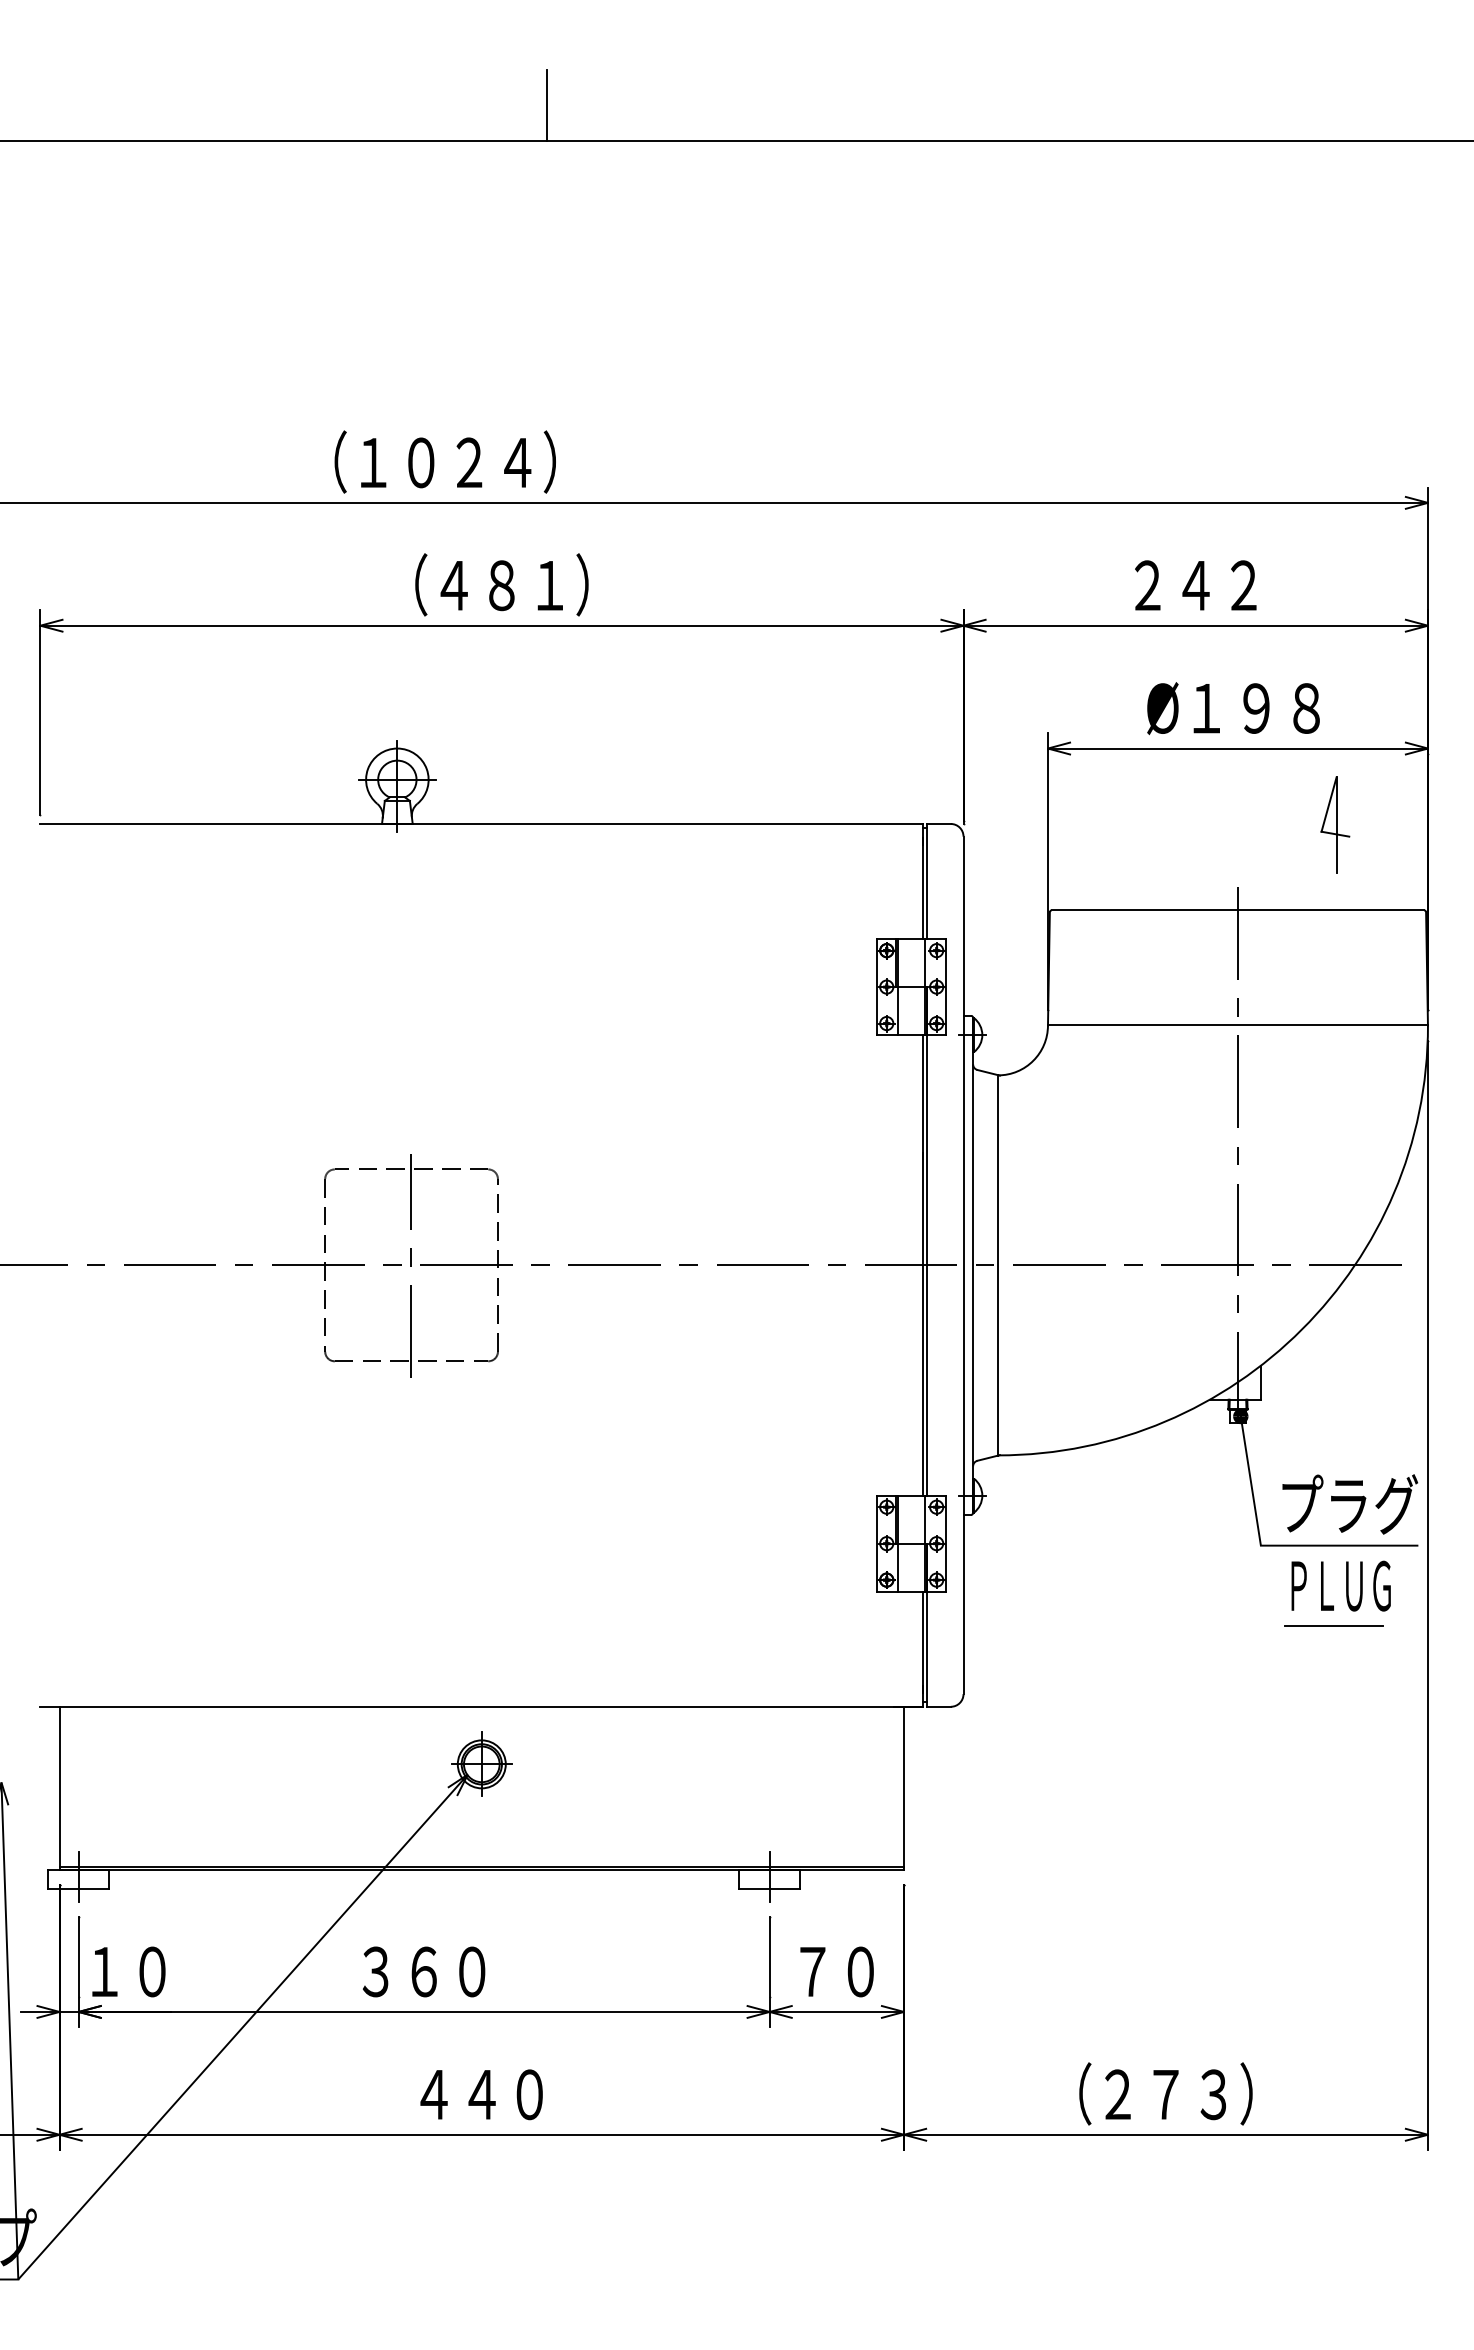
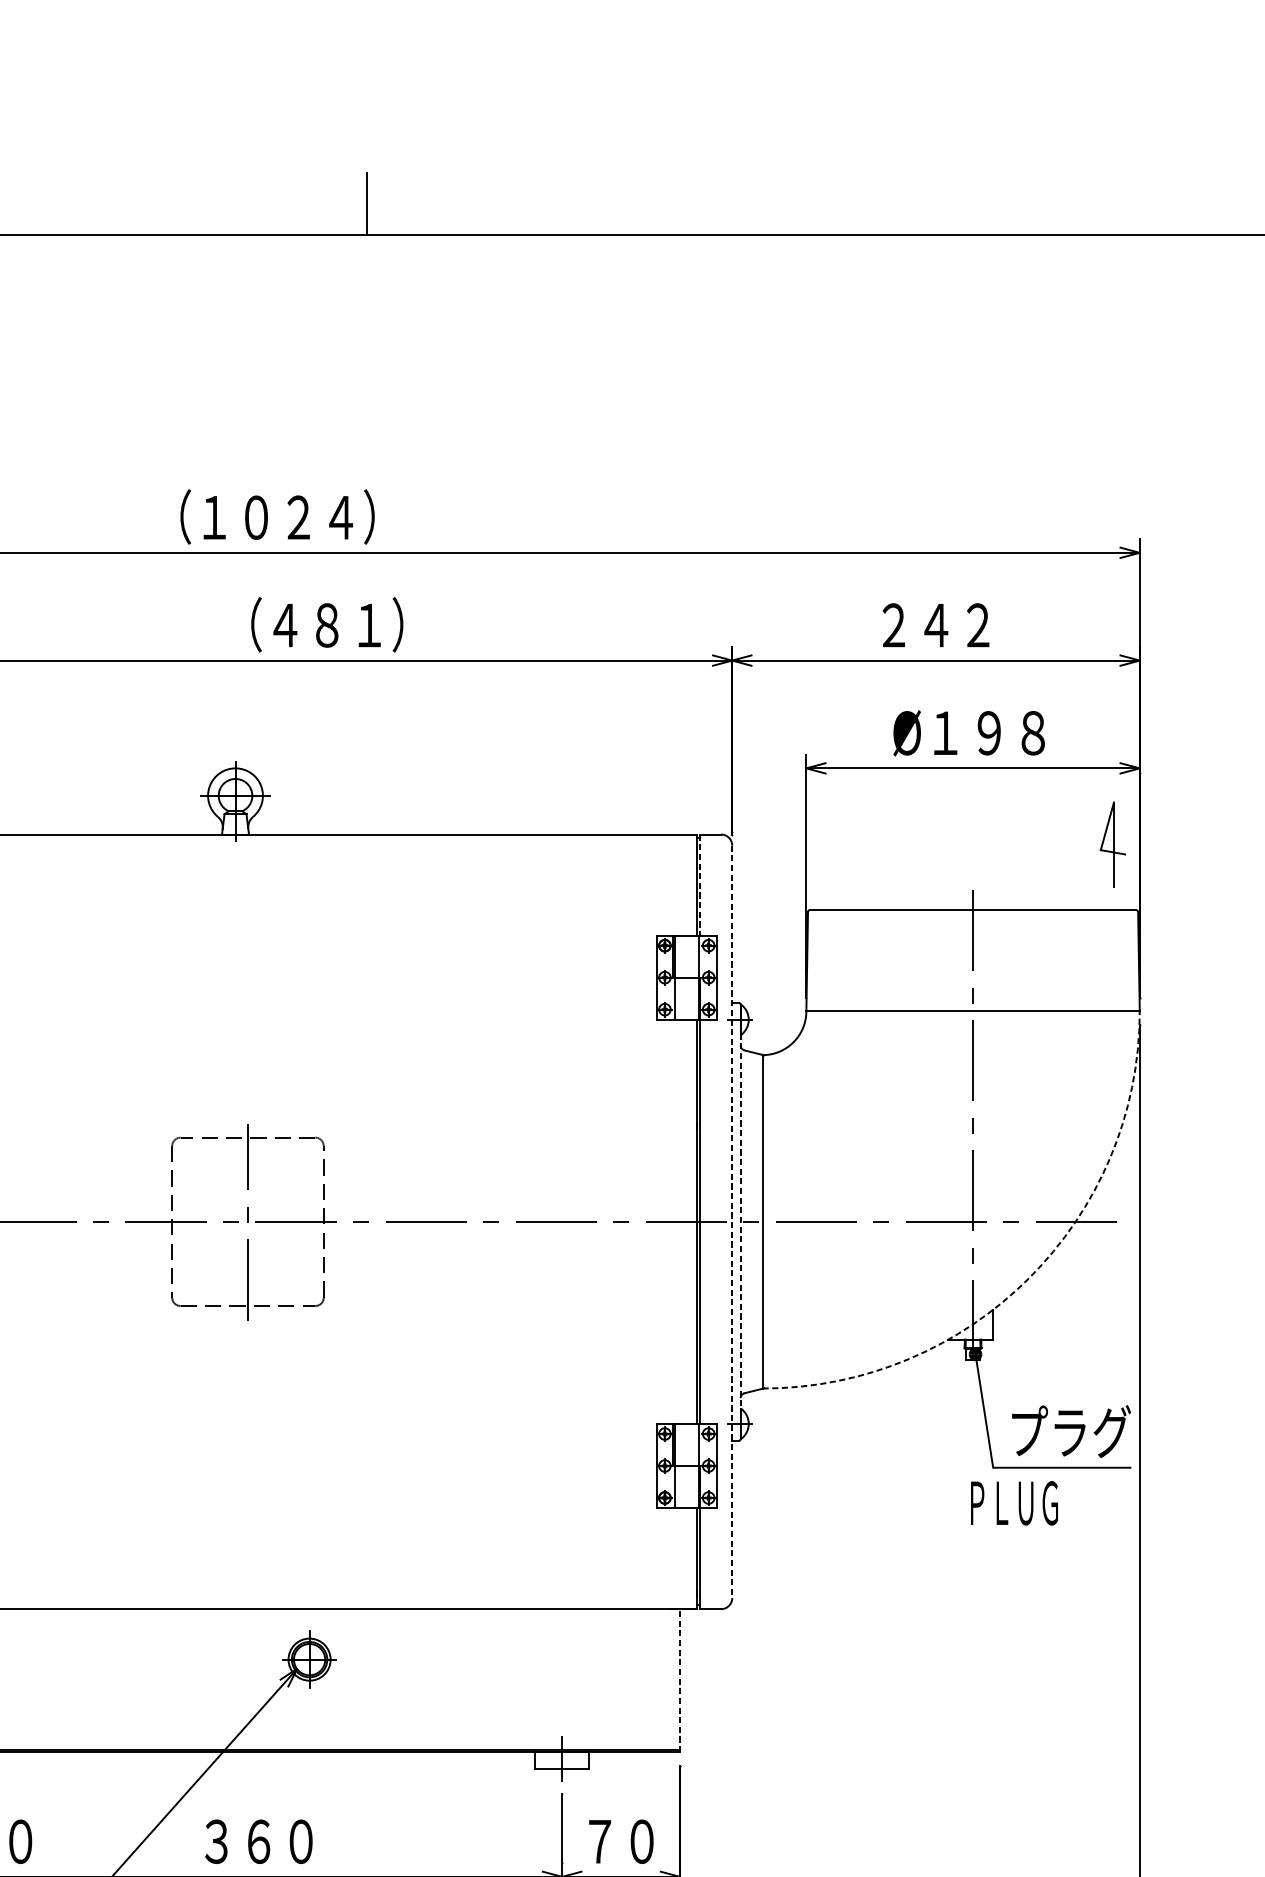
part: (1335, 824) -> (1113, 843), moved
line: (927, 881) -> (700, 885), solid -> dashed
line: (963, 1265) -> (732, 1221), solid -> dashed
line: (973, 1265) -> (741, 1221), solid -> dashed
arc: (1302, 1329) -> (1029, 1278), solid -> dashed
text: (1340, 1585) -> (1013, 1502), moved
line: (1333, 1625) -> (1056, 1537), removed
line: (904, 1788) -> (680, 1680), solid -> dashed

